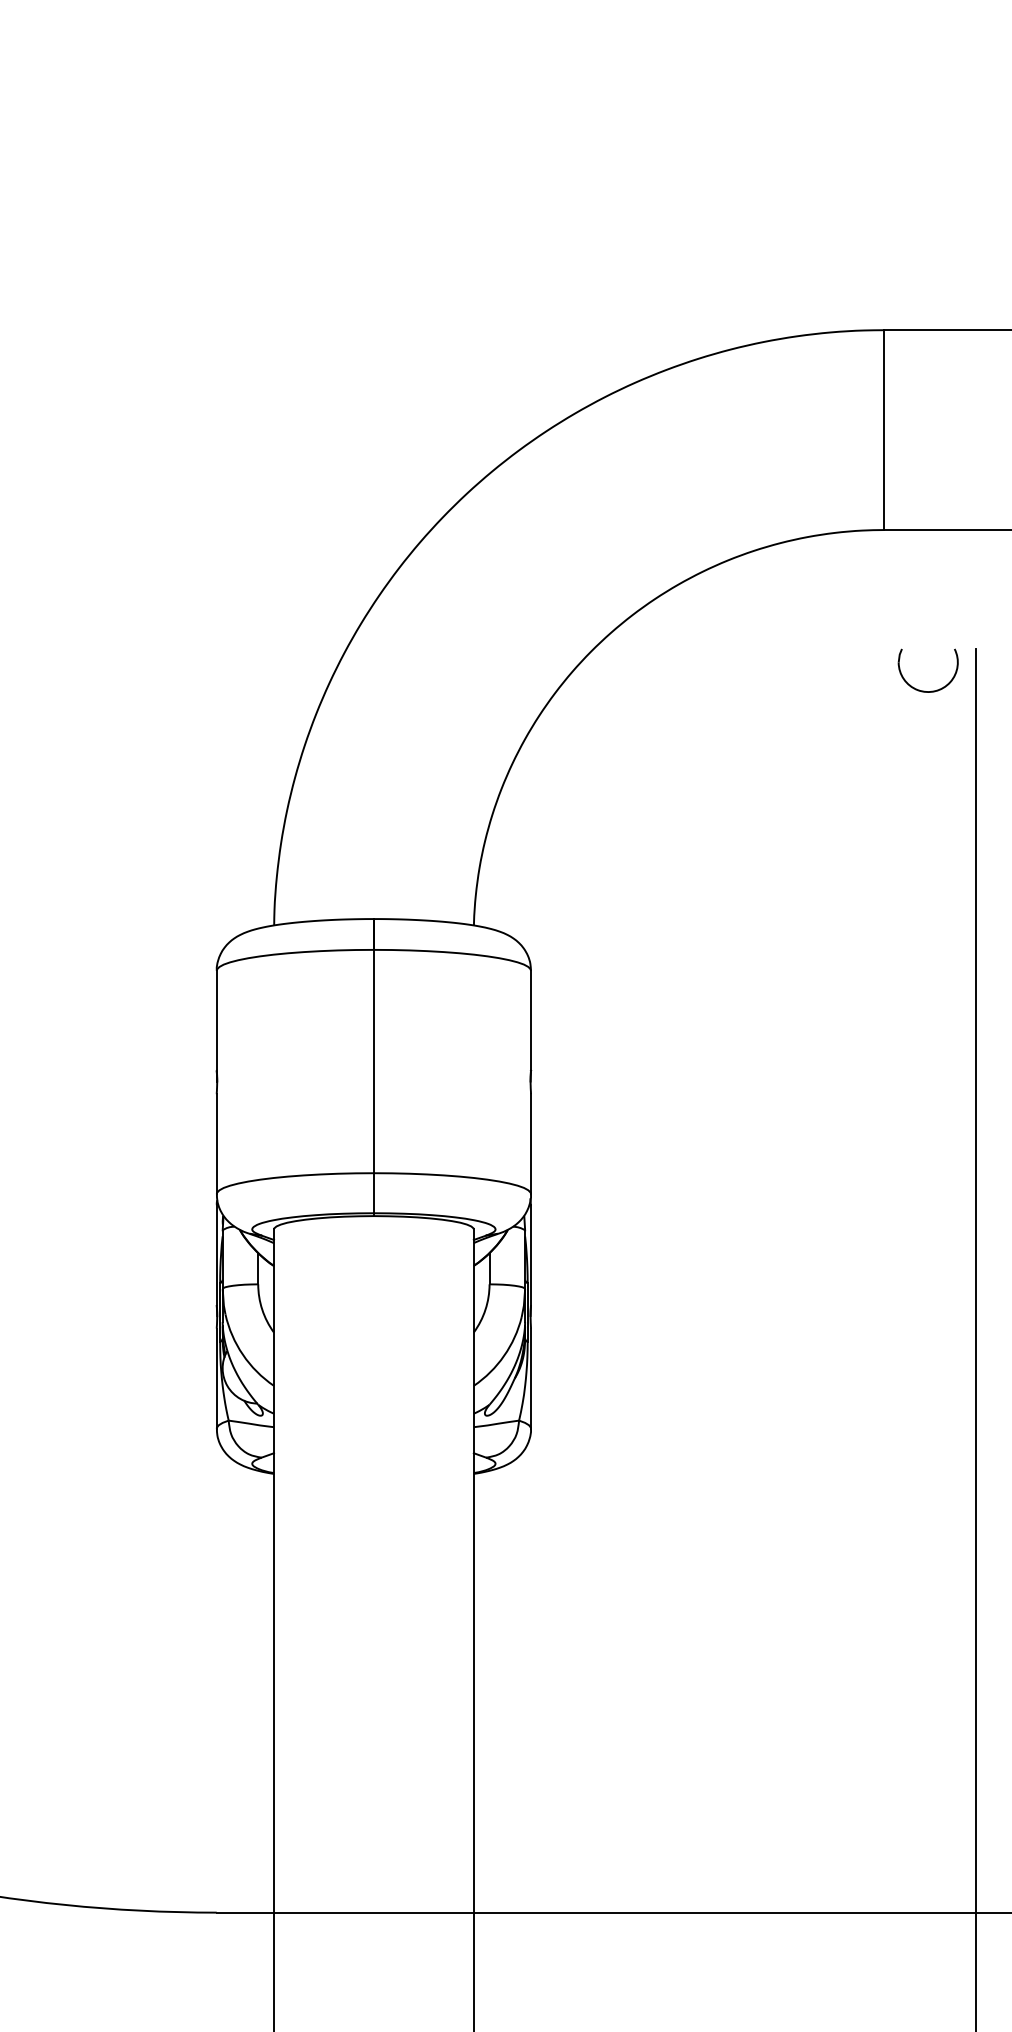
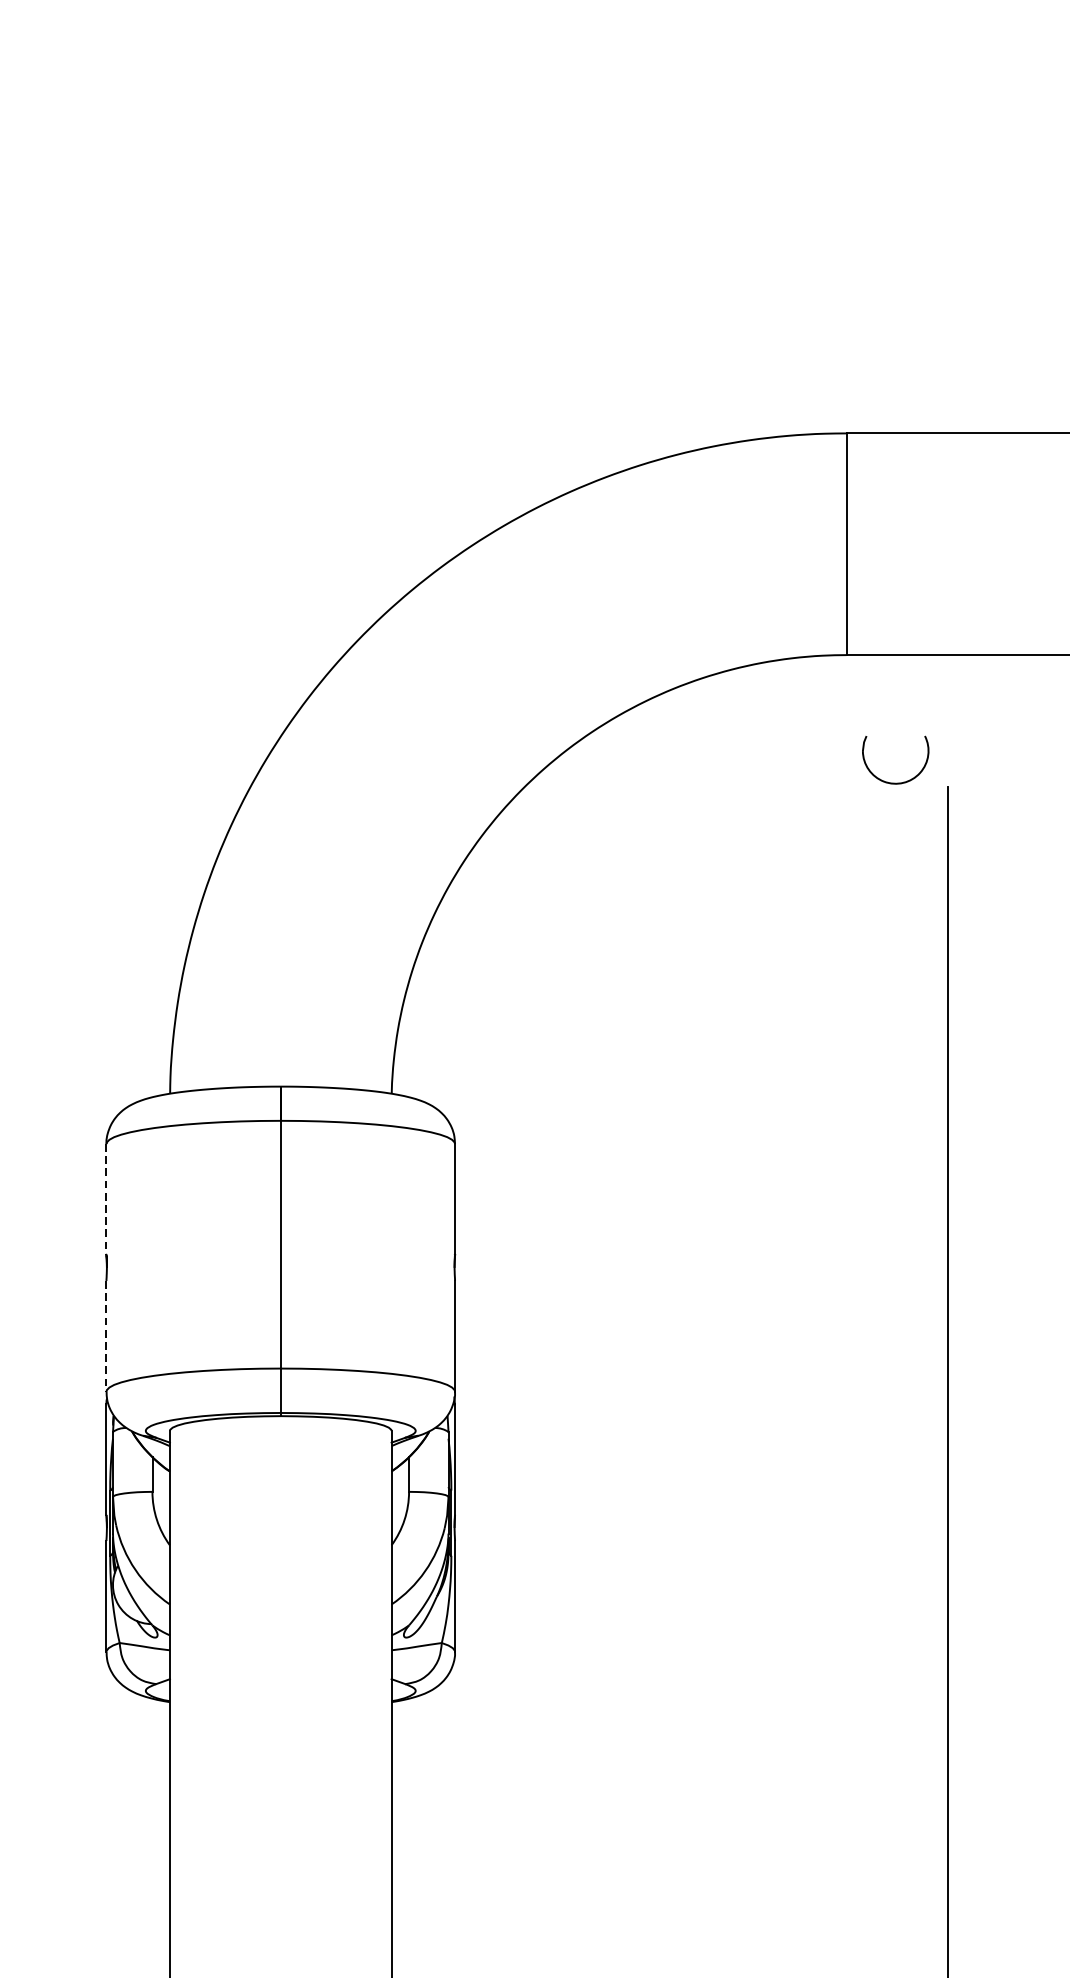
part: (924, 690) -> (891, 782), moved
line: (216, 1020) -> (106, 1199), solid -> dashed
line: (216, 1144) -> (106, 1336), solid -> dashed

